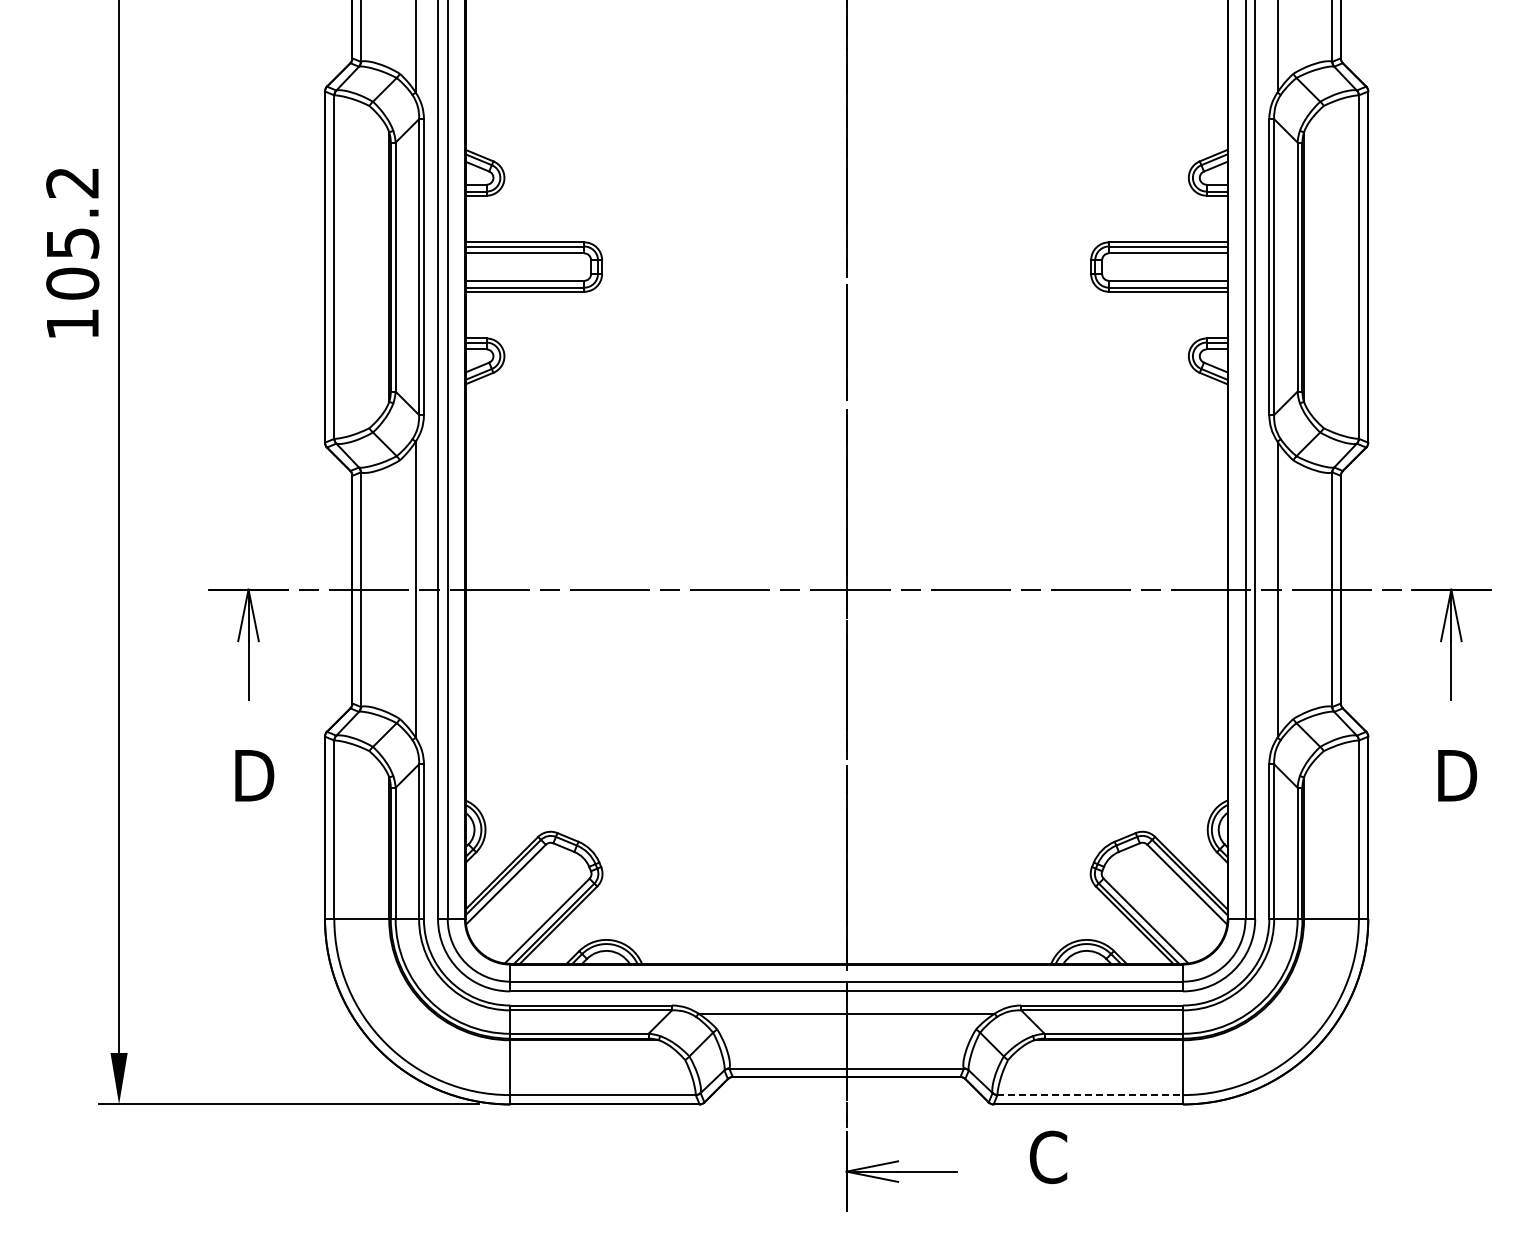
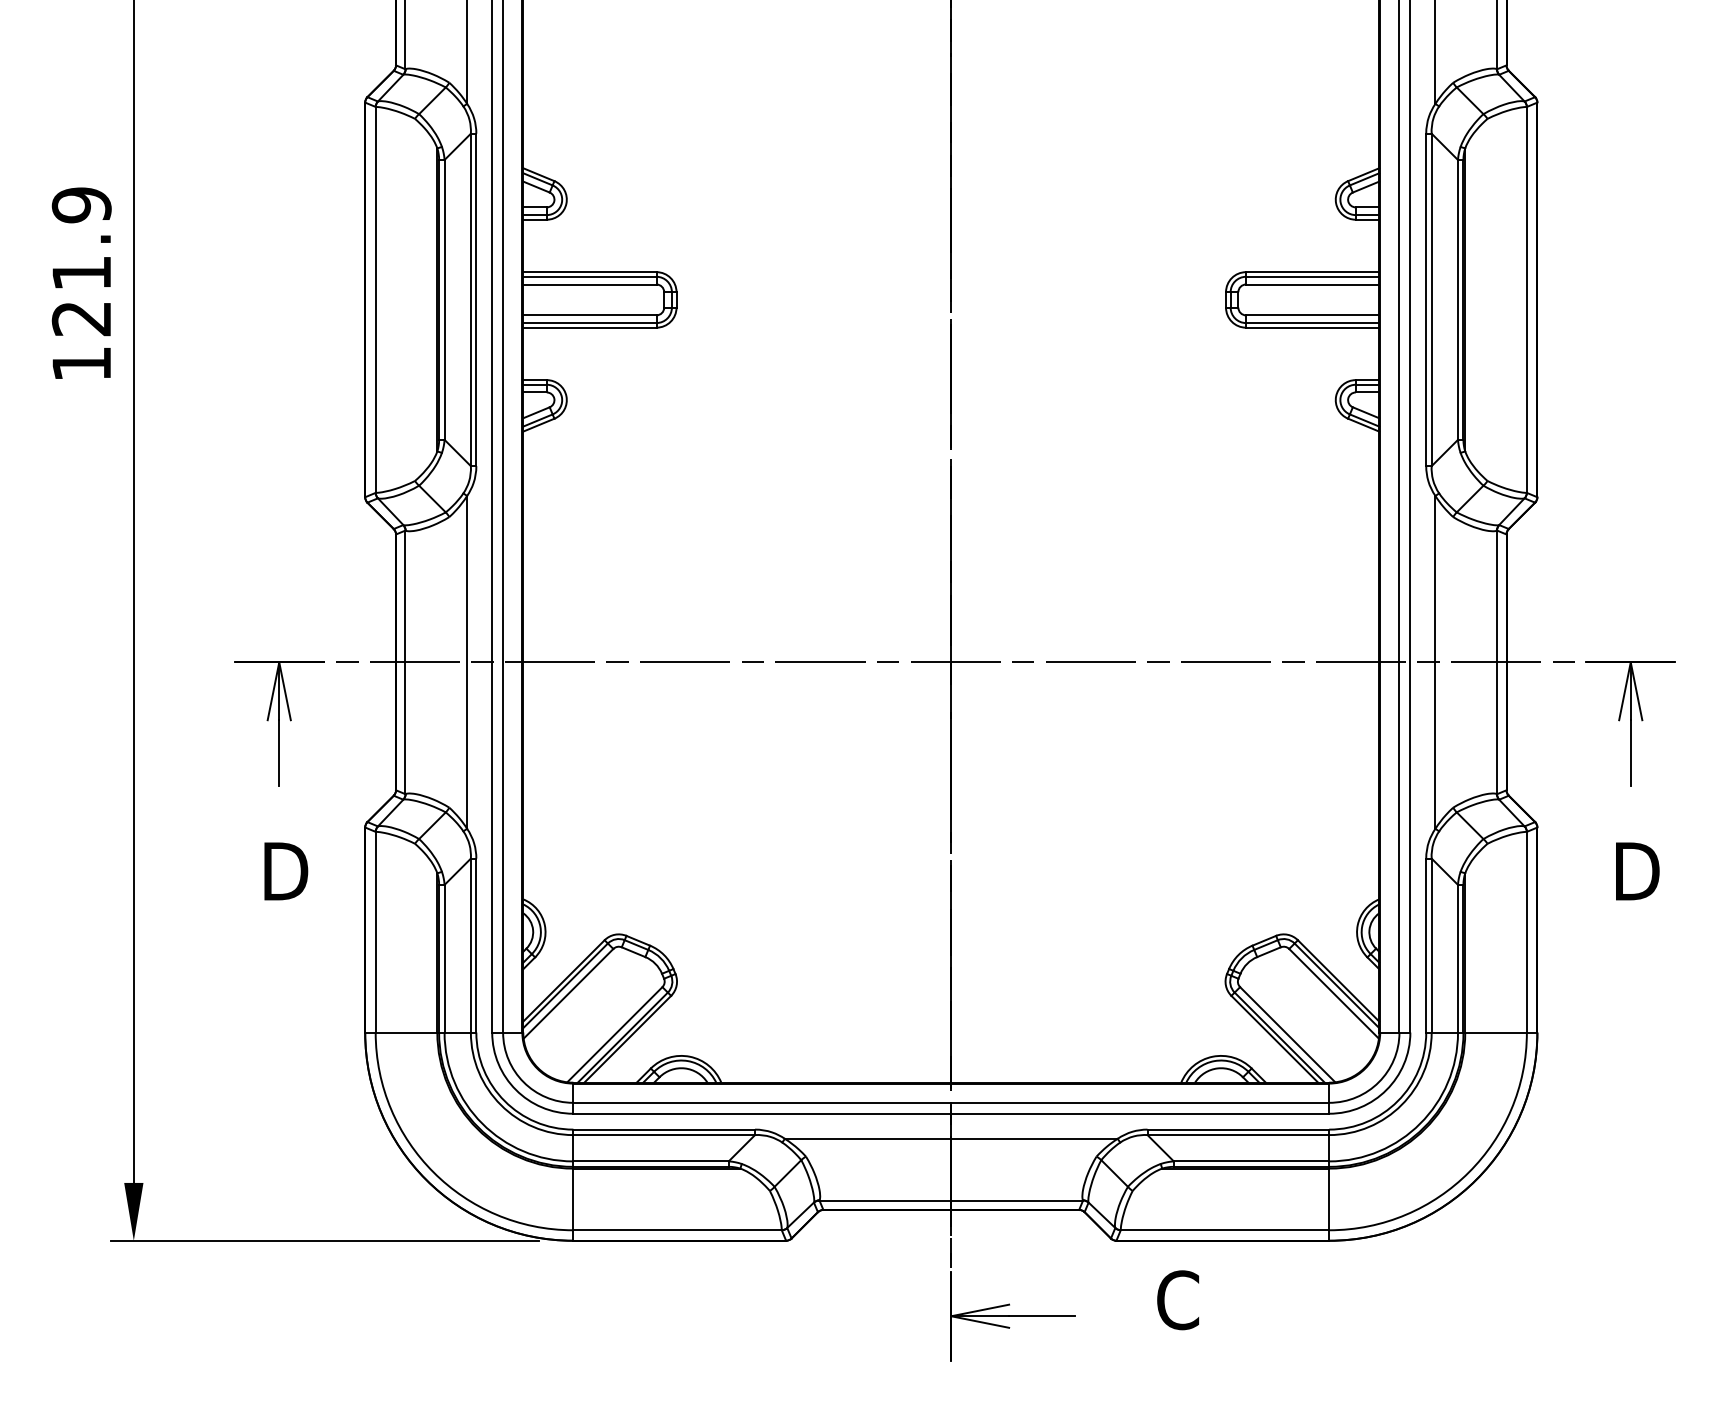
text: (72, 233) -> (81, 262), 105.2 -> 121.9
line: (1090, 1095) -> (1225, 1230), dashed -> solid

